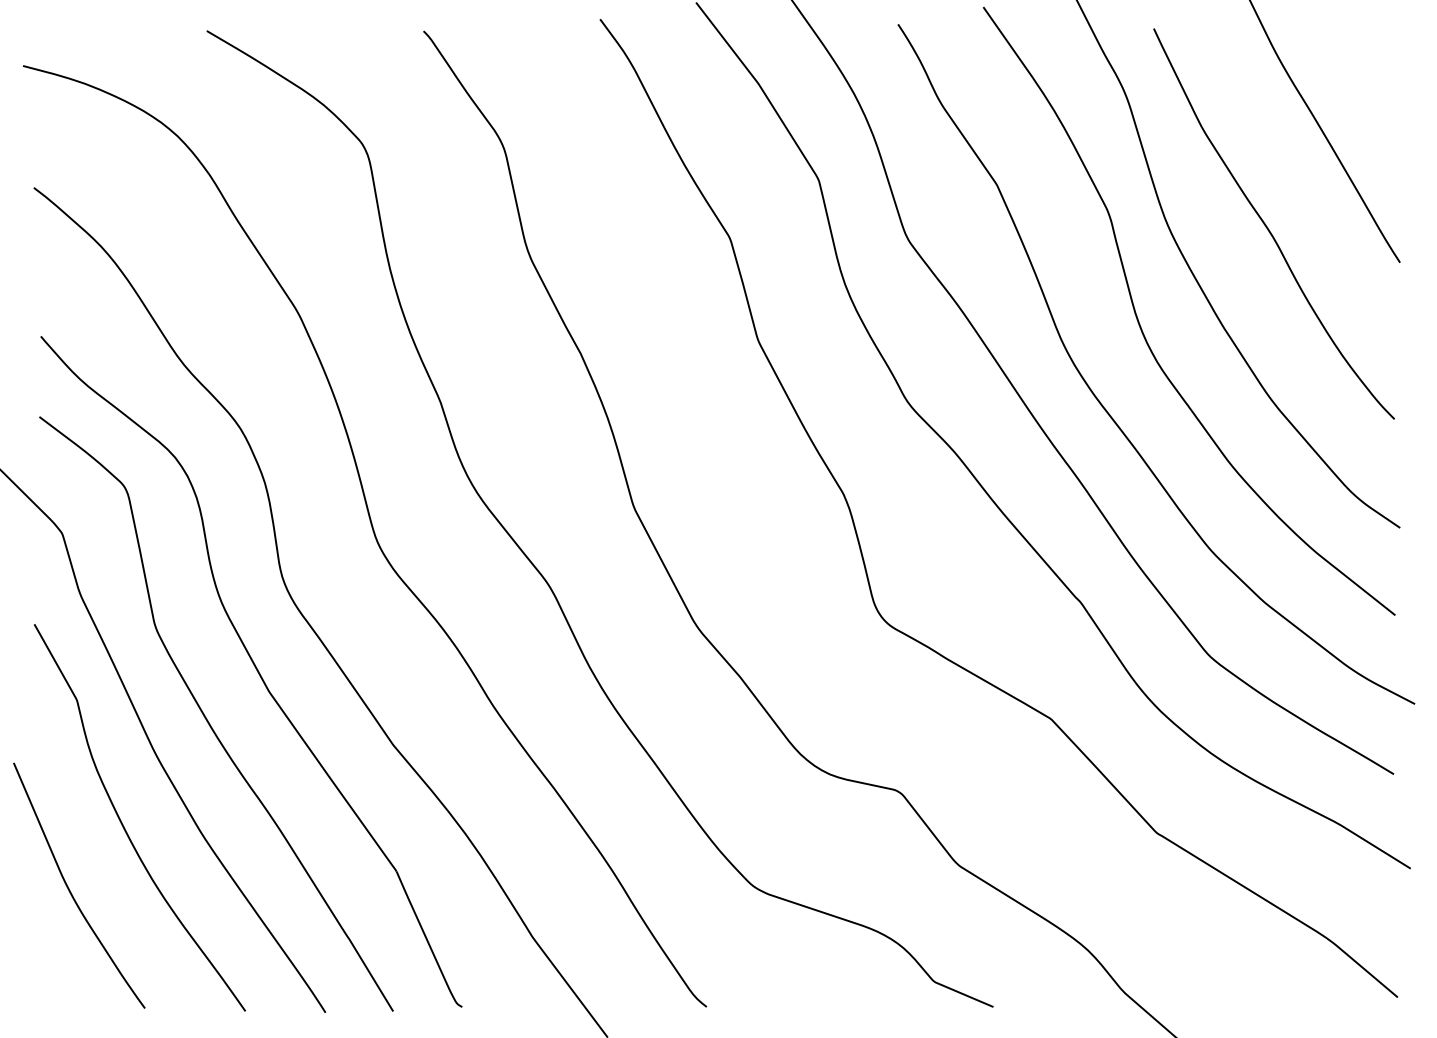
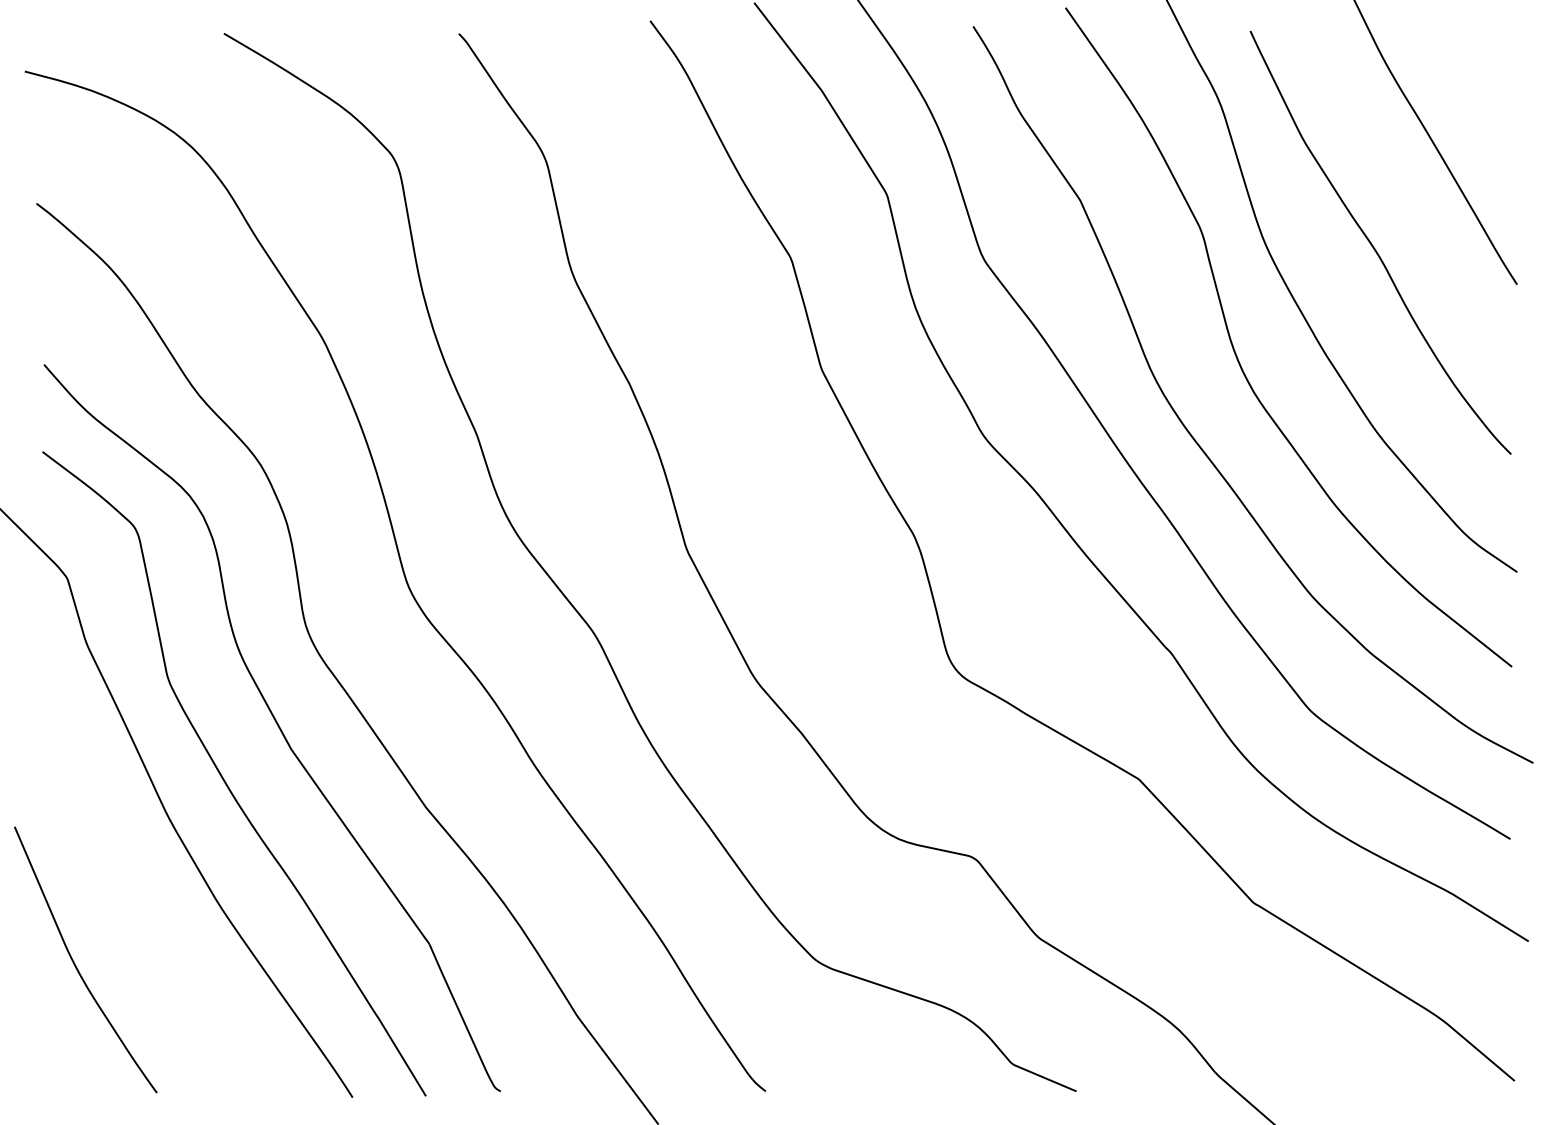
curve: (124, 826) -> (134, 895), removed

